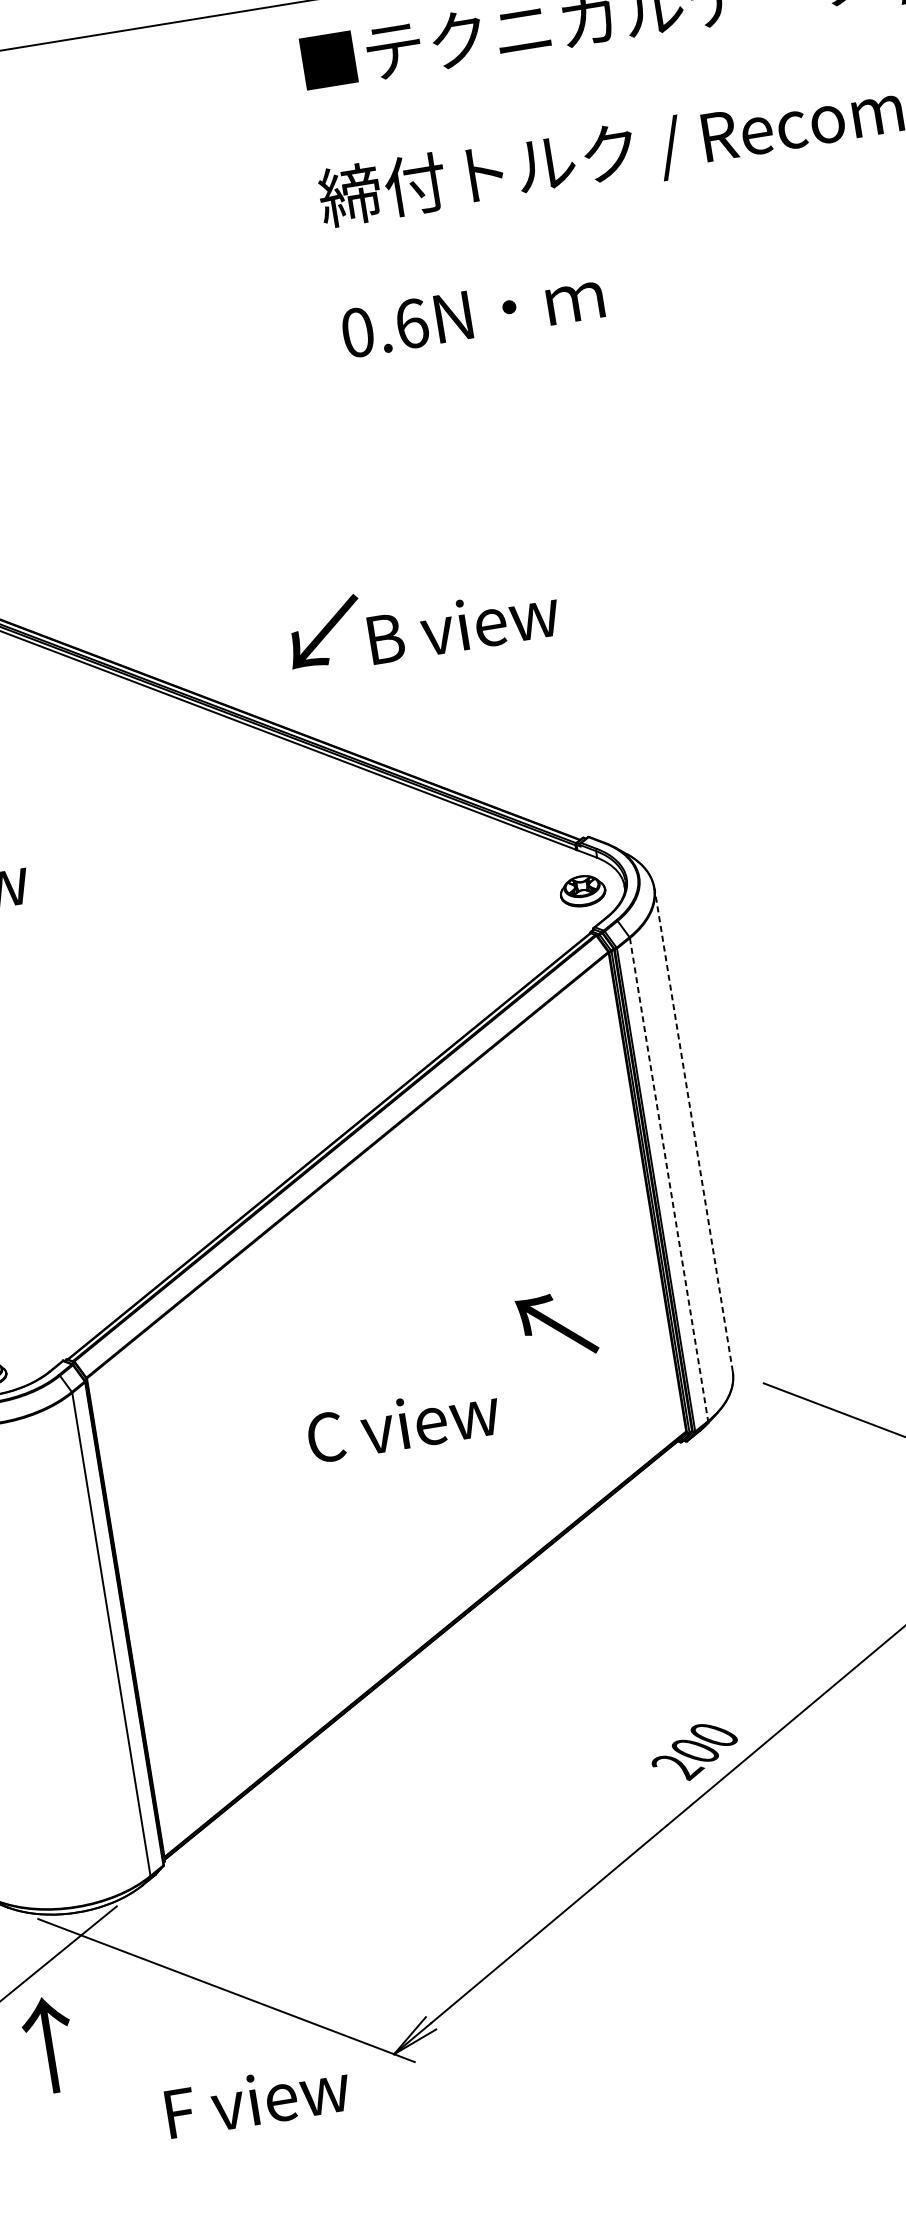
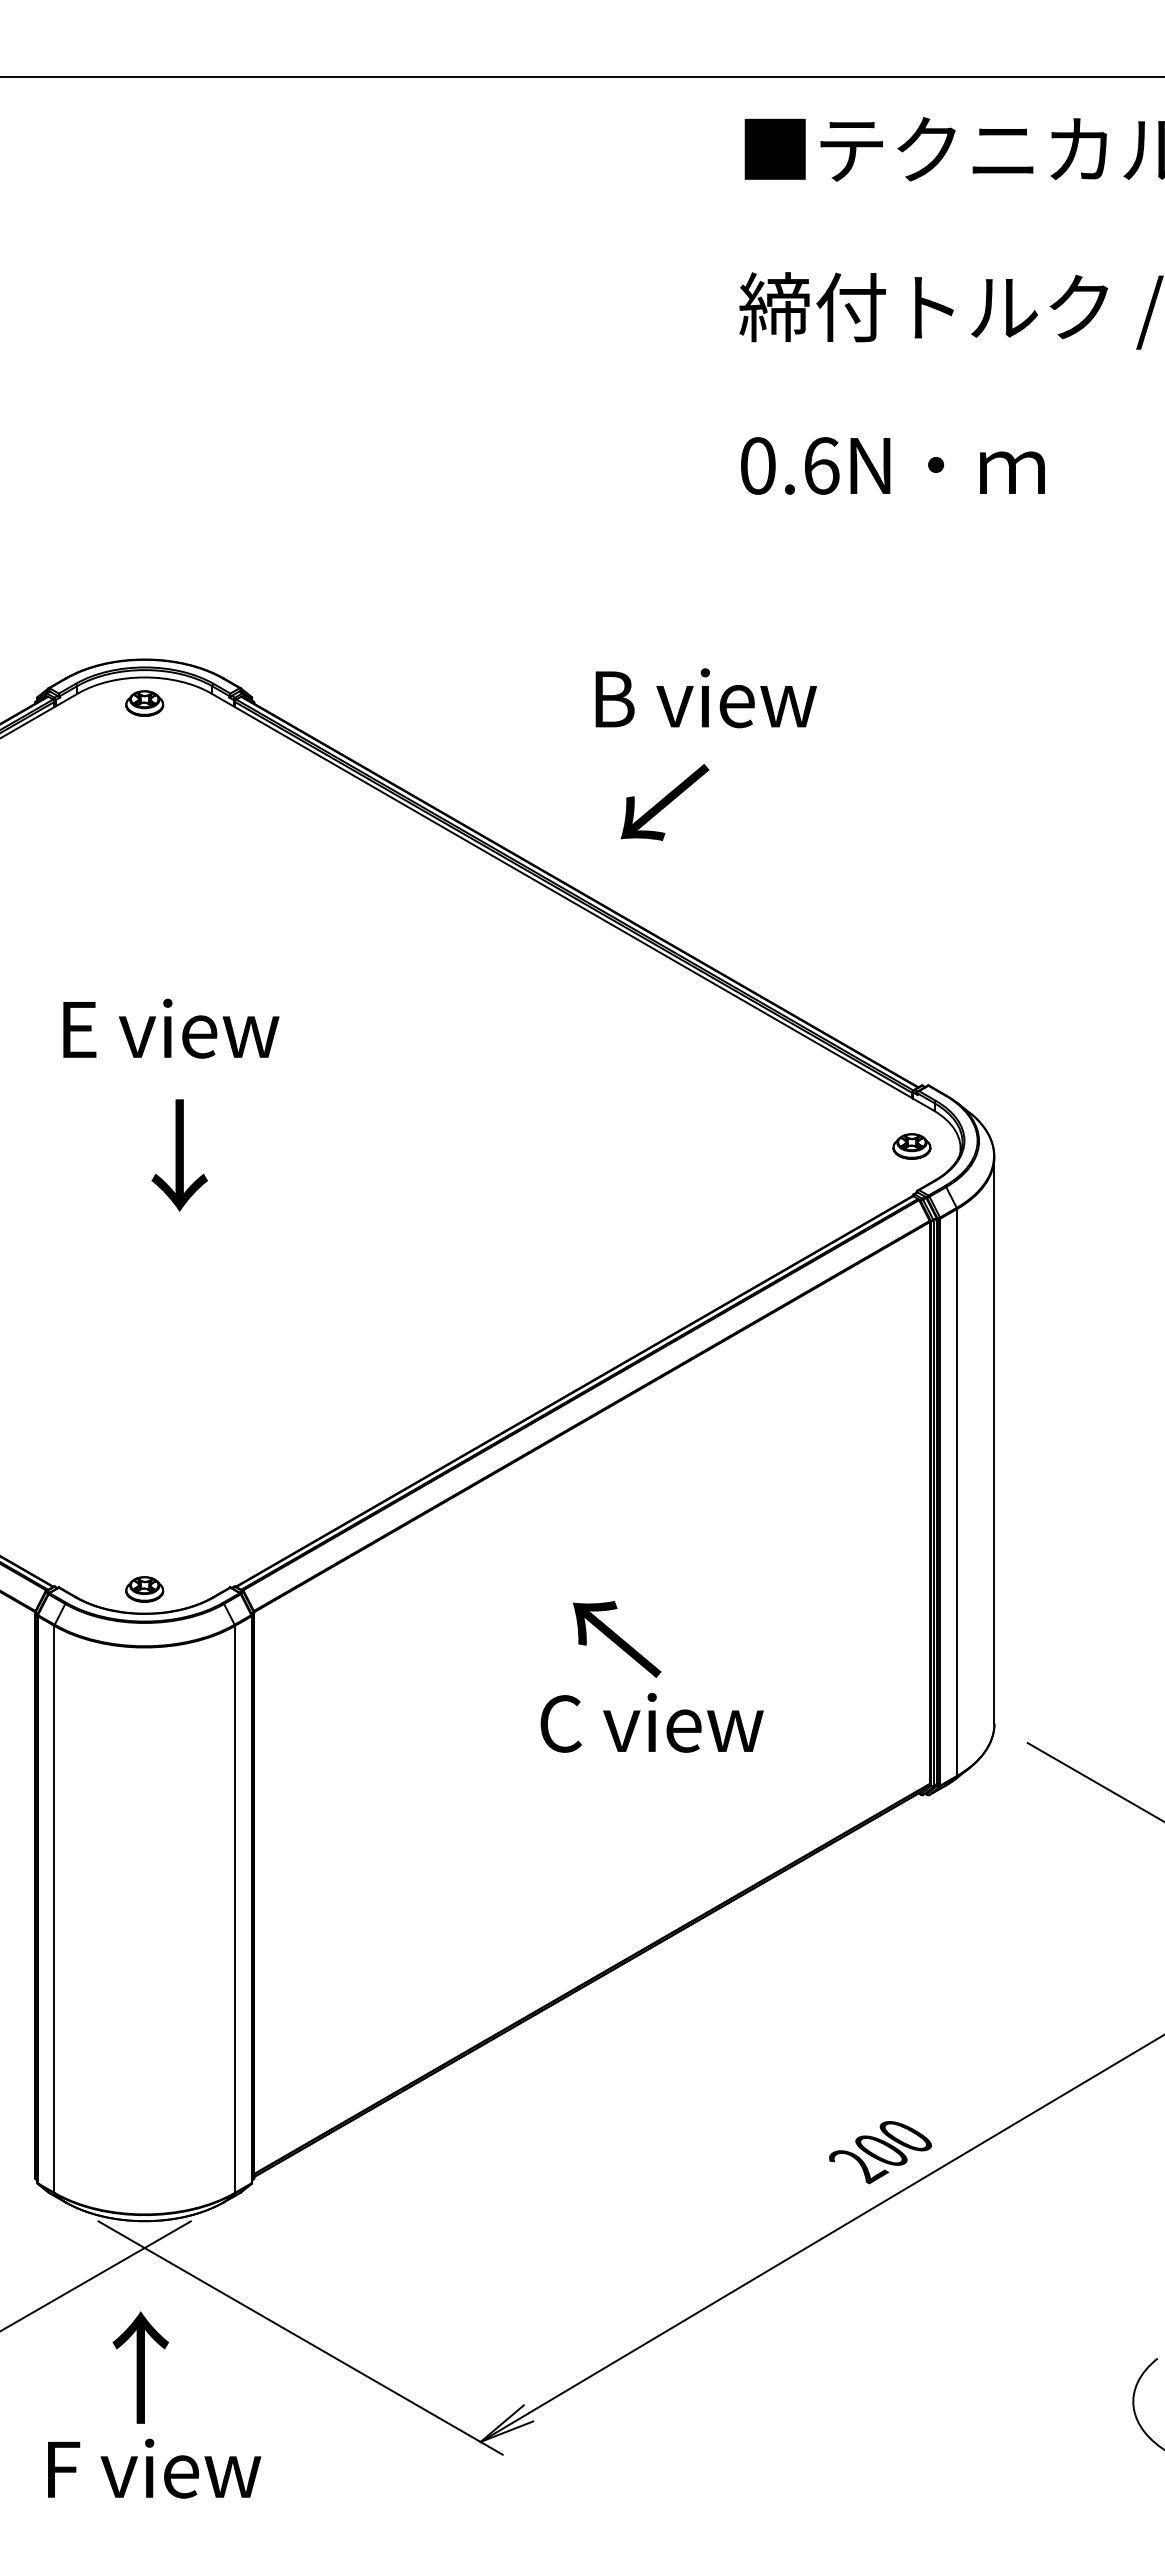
text: (463, 625) -> (705, 698), moved
part: (582, 891) -> (911, 1146), size x0.71
line: (693, 1129) -> (994, 1439), dashed -> solid
line: (669, 1179) -> (957, 1492), dashed -> solid
text: (557, 1326) -> (617, 1639), moved
text: (402, 1423) -> (651, 1722), moved
text: (48, 2045) -> (140, 2367), moved
text: (258, 2099) -> (154, 2468), moved

